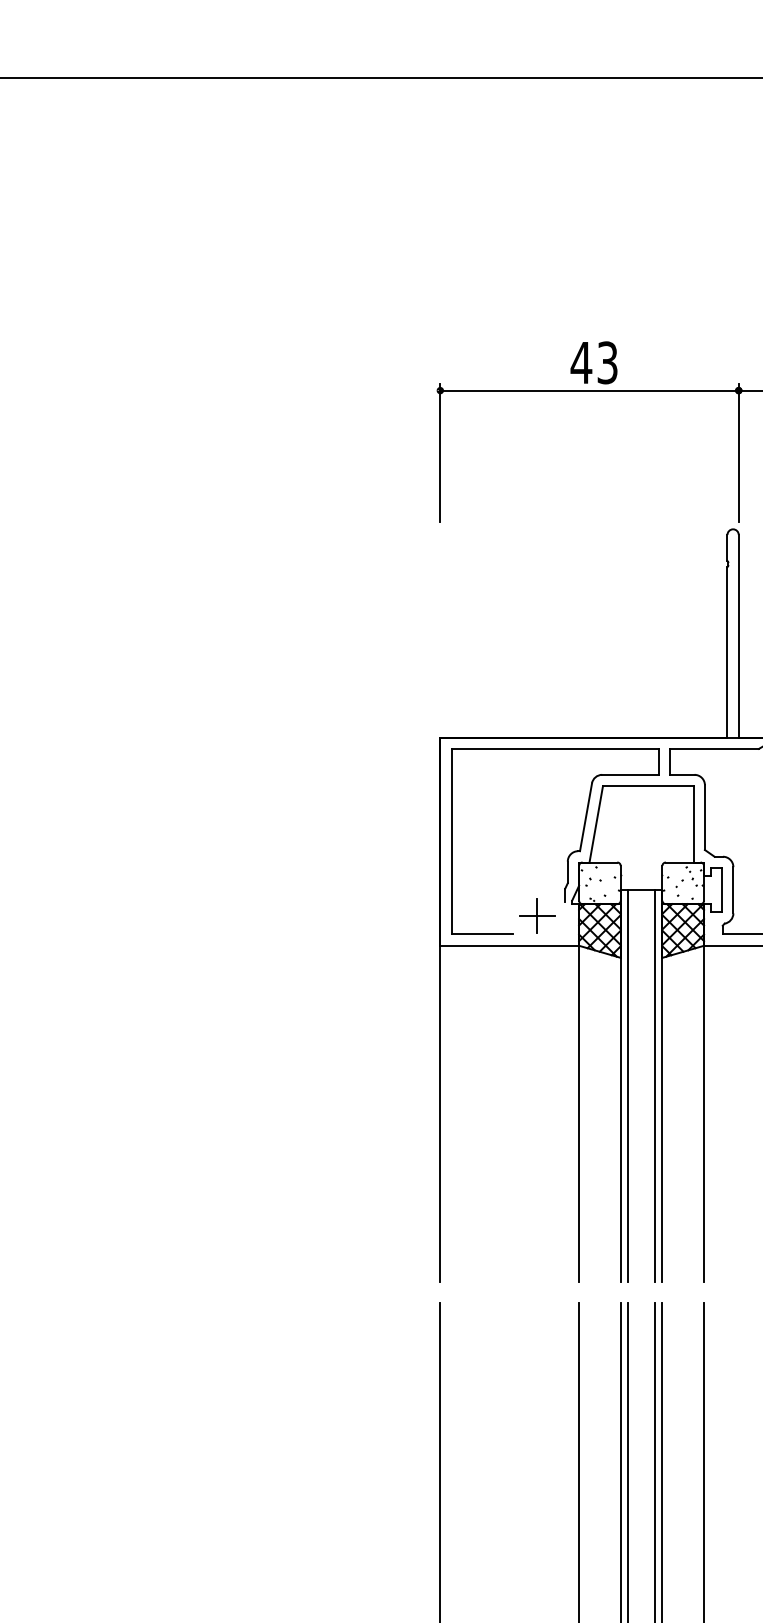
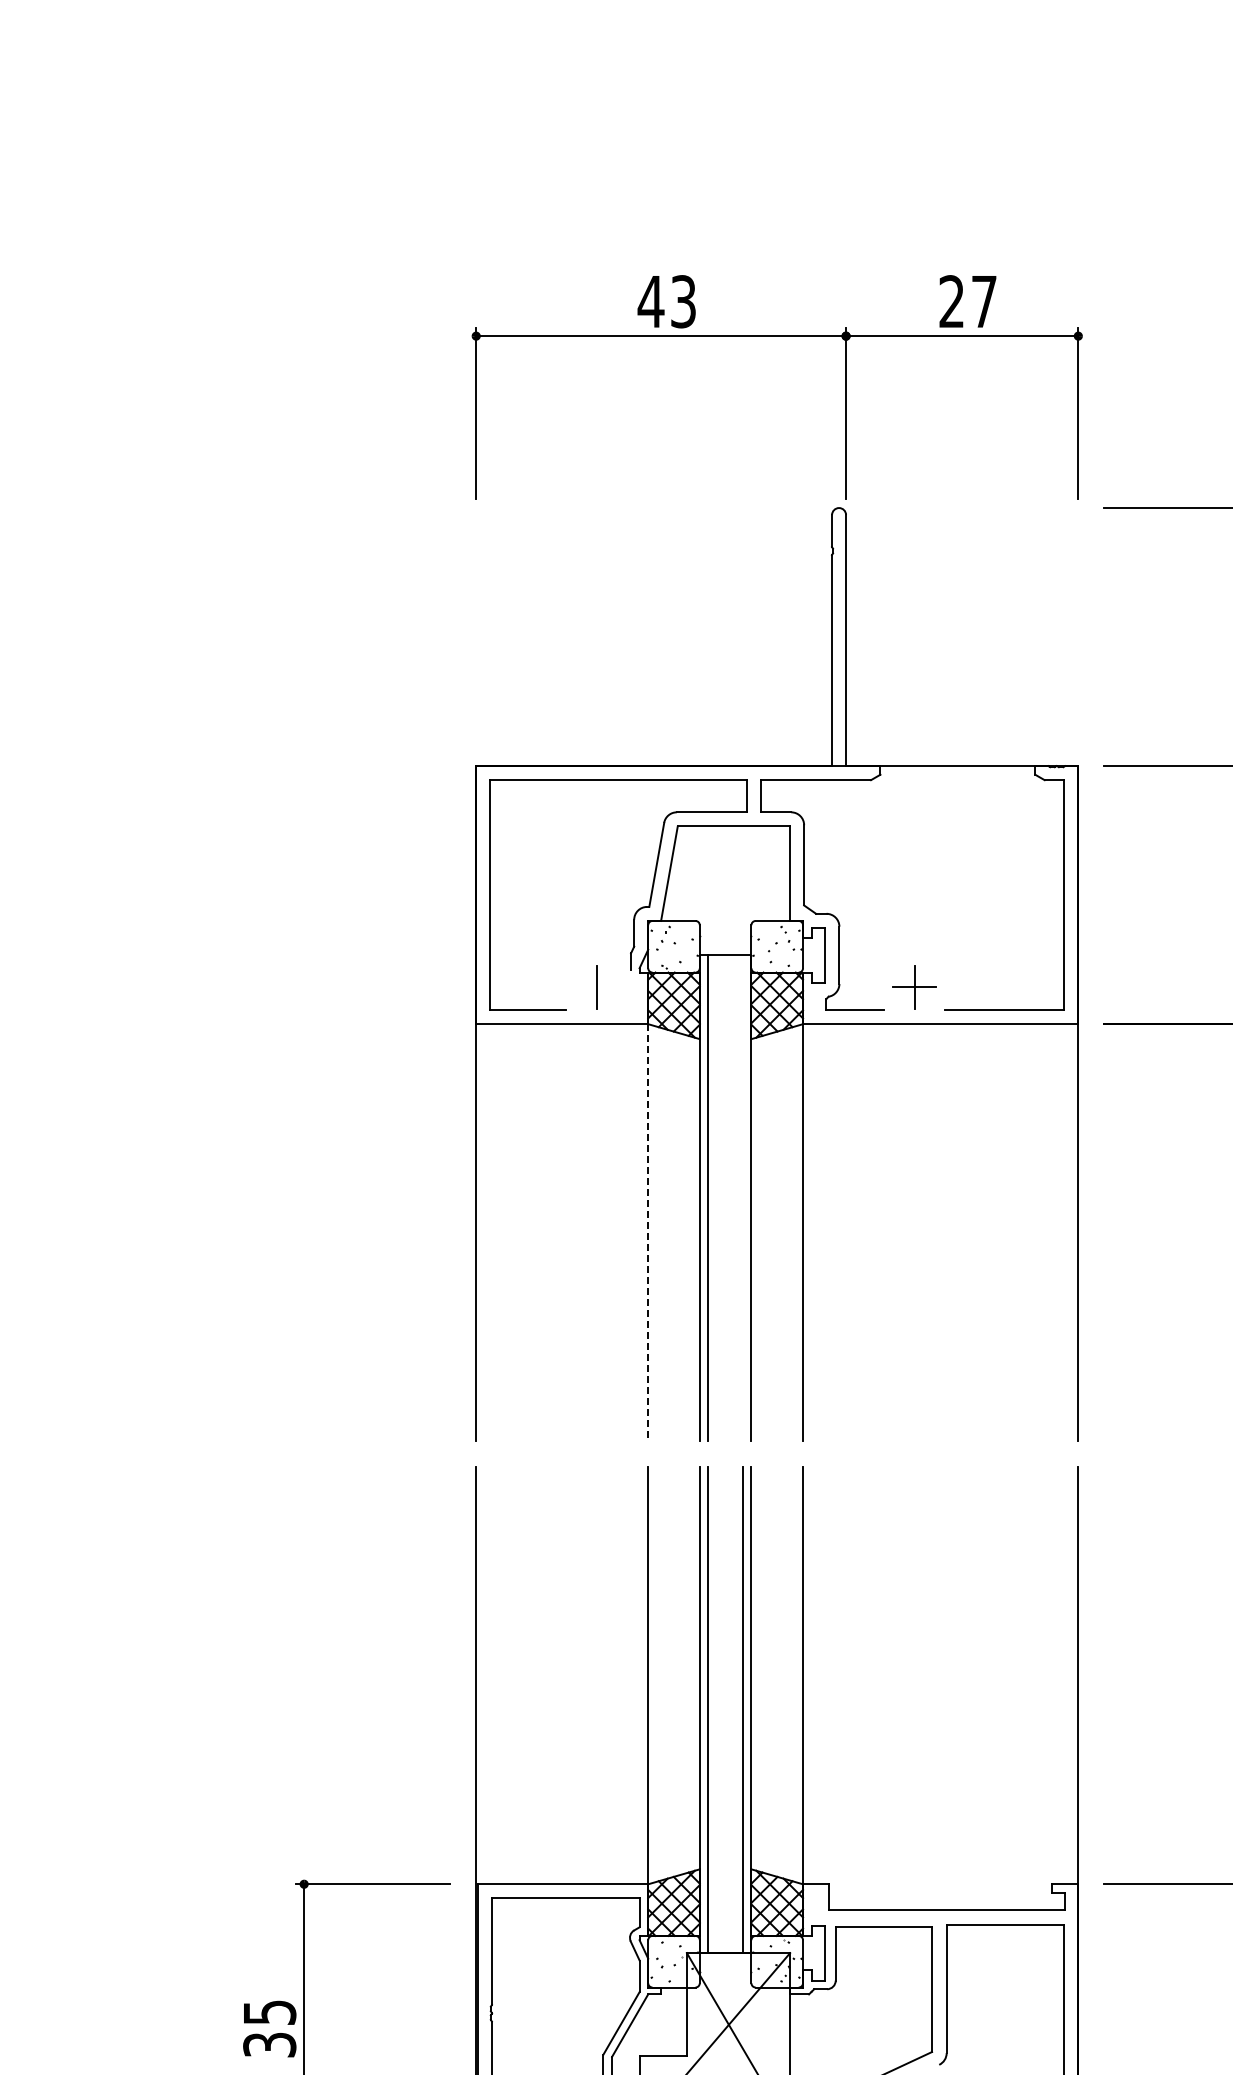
line: (537, 916) -> (596, 987), removed
line: (655, 1086) -> (742, 1198), removed
line: (579, 1113) -> (648, 1232), solid -> dashed

